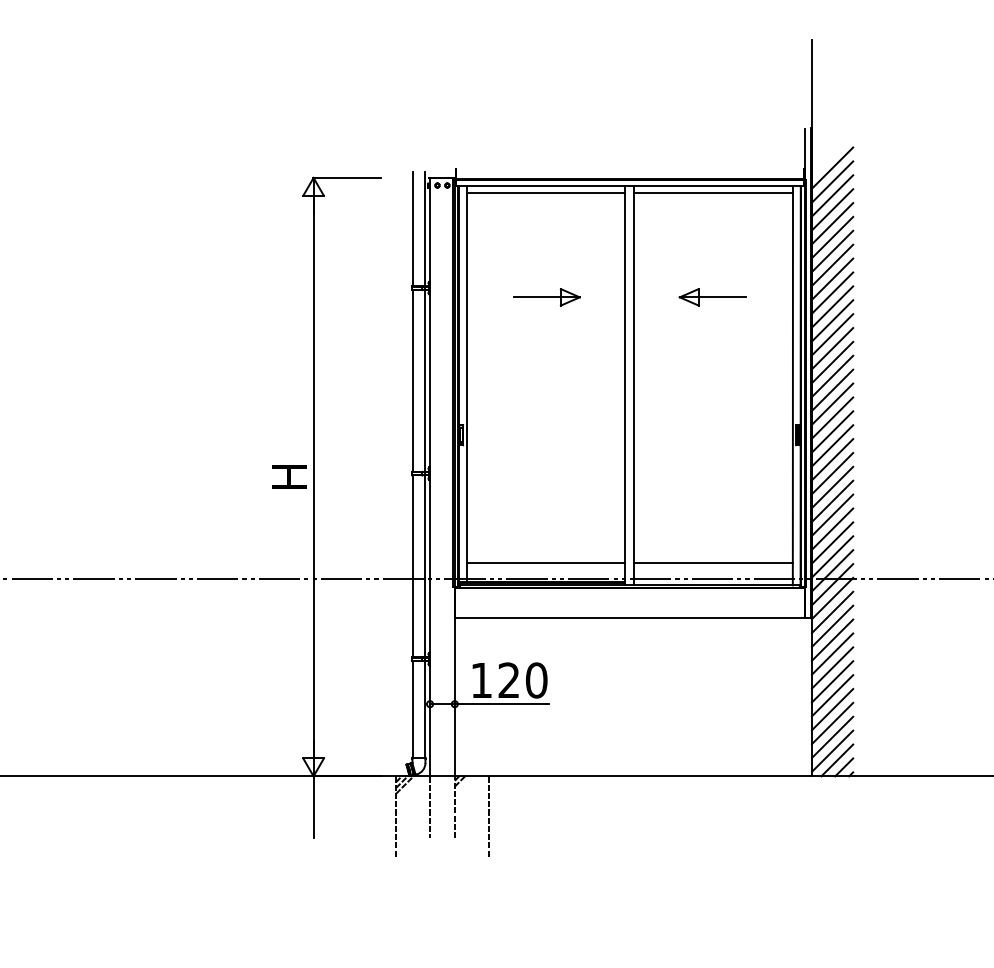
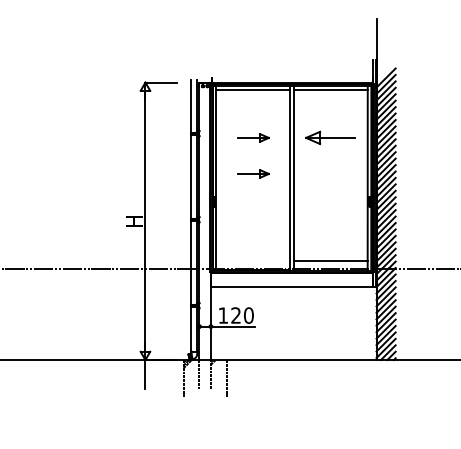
part: (712, 296) -> (330, 137), size x1.6
part: (546, 374) -> (253, 173), added
line: (544, 563) -> (252, 261), removed

